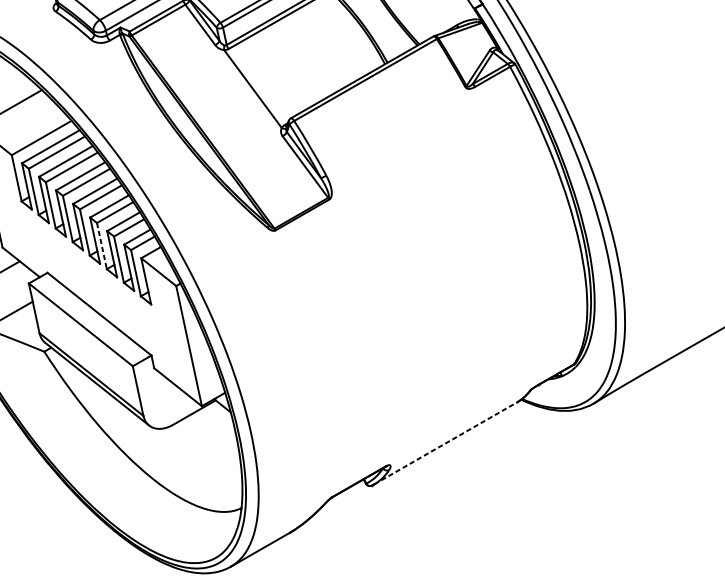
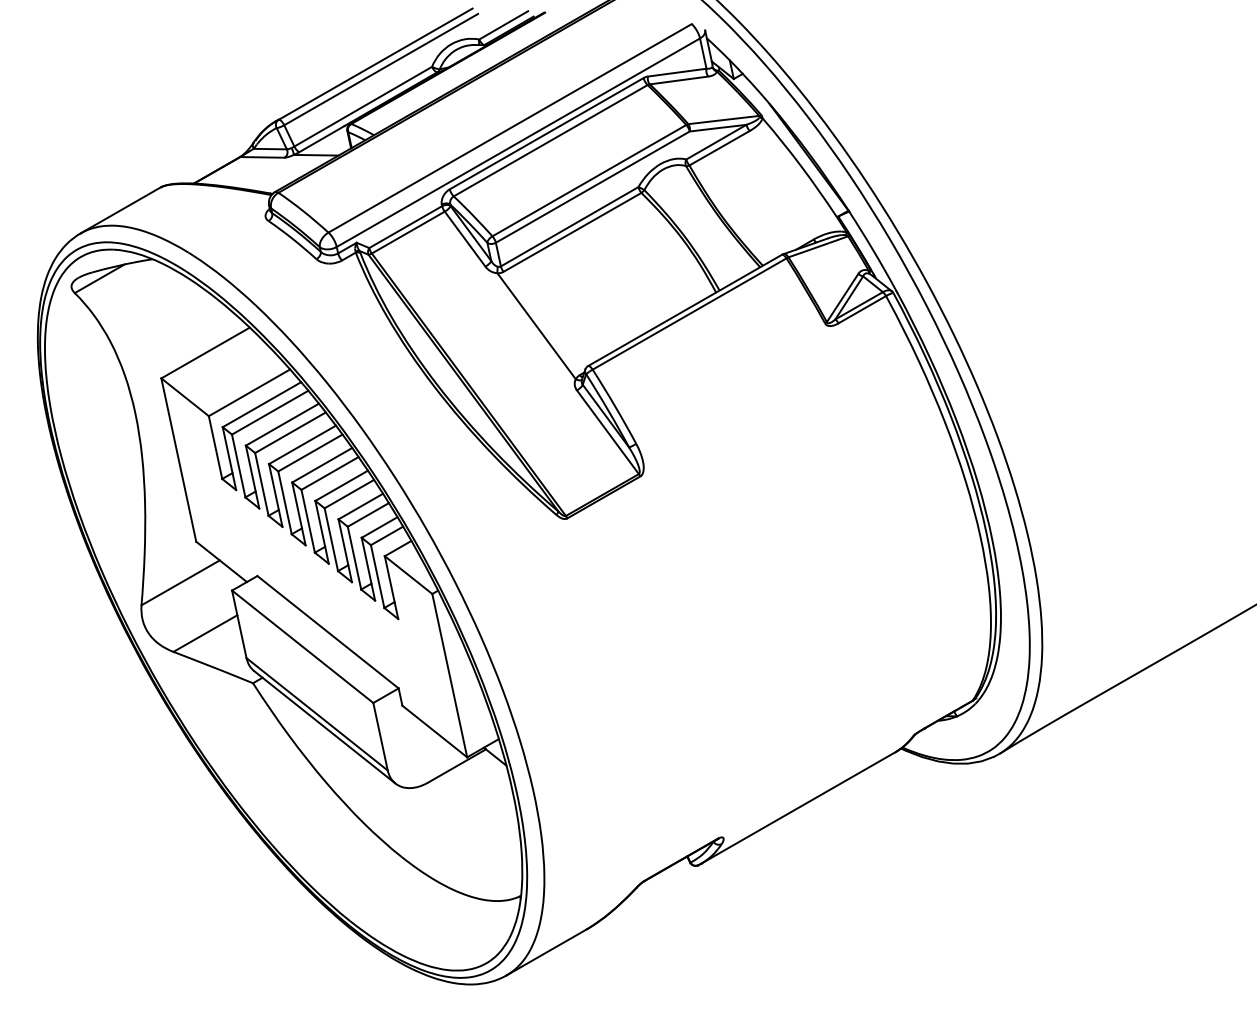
line: (102, 246) -> (331, 540), dashed -> solid
line: (445, 443) -> (798, 807), dashed -> solid

